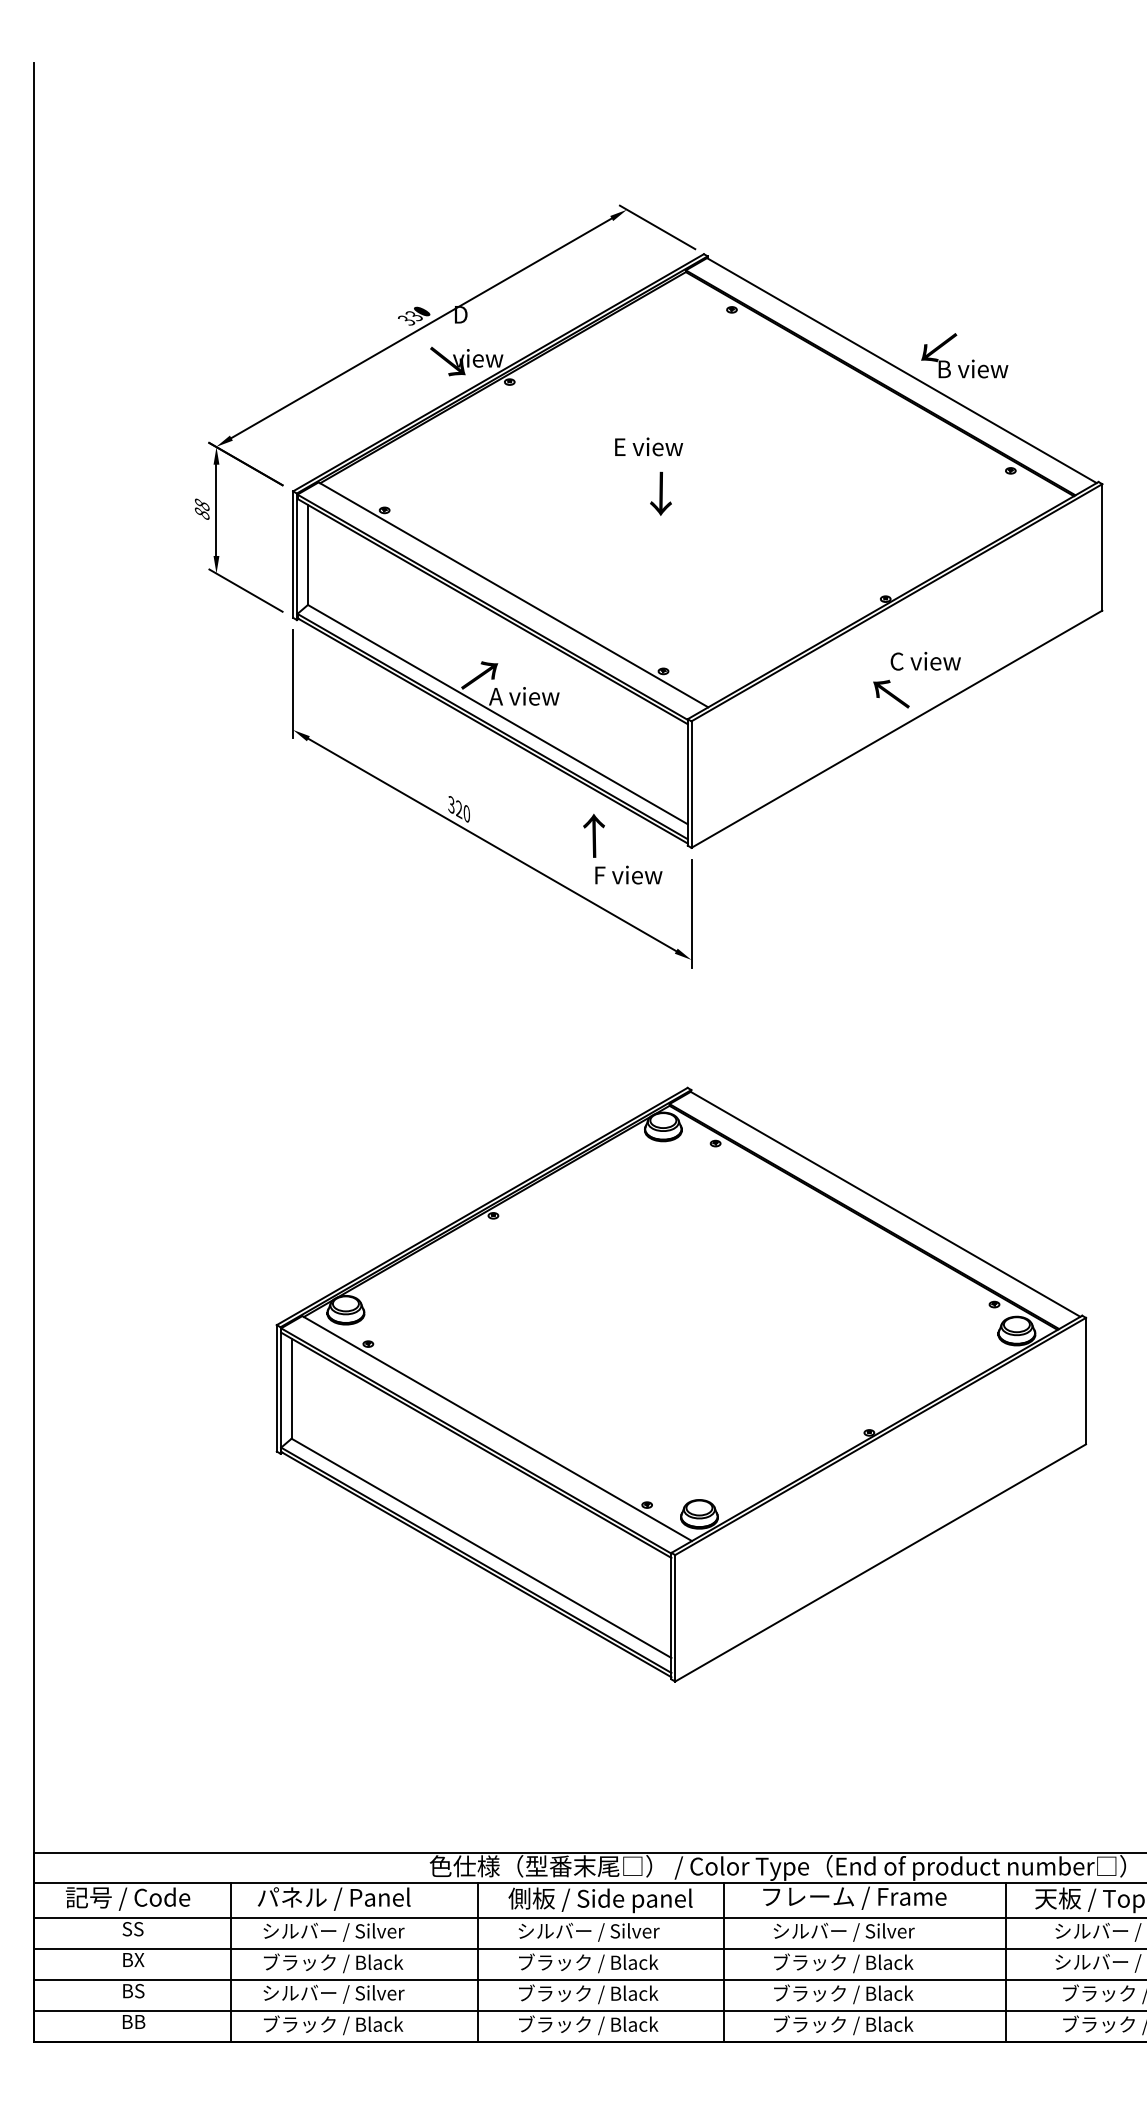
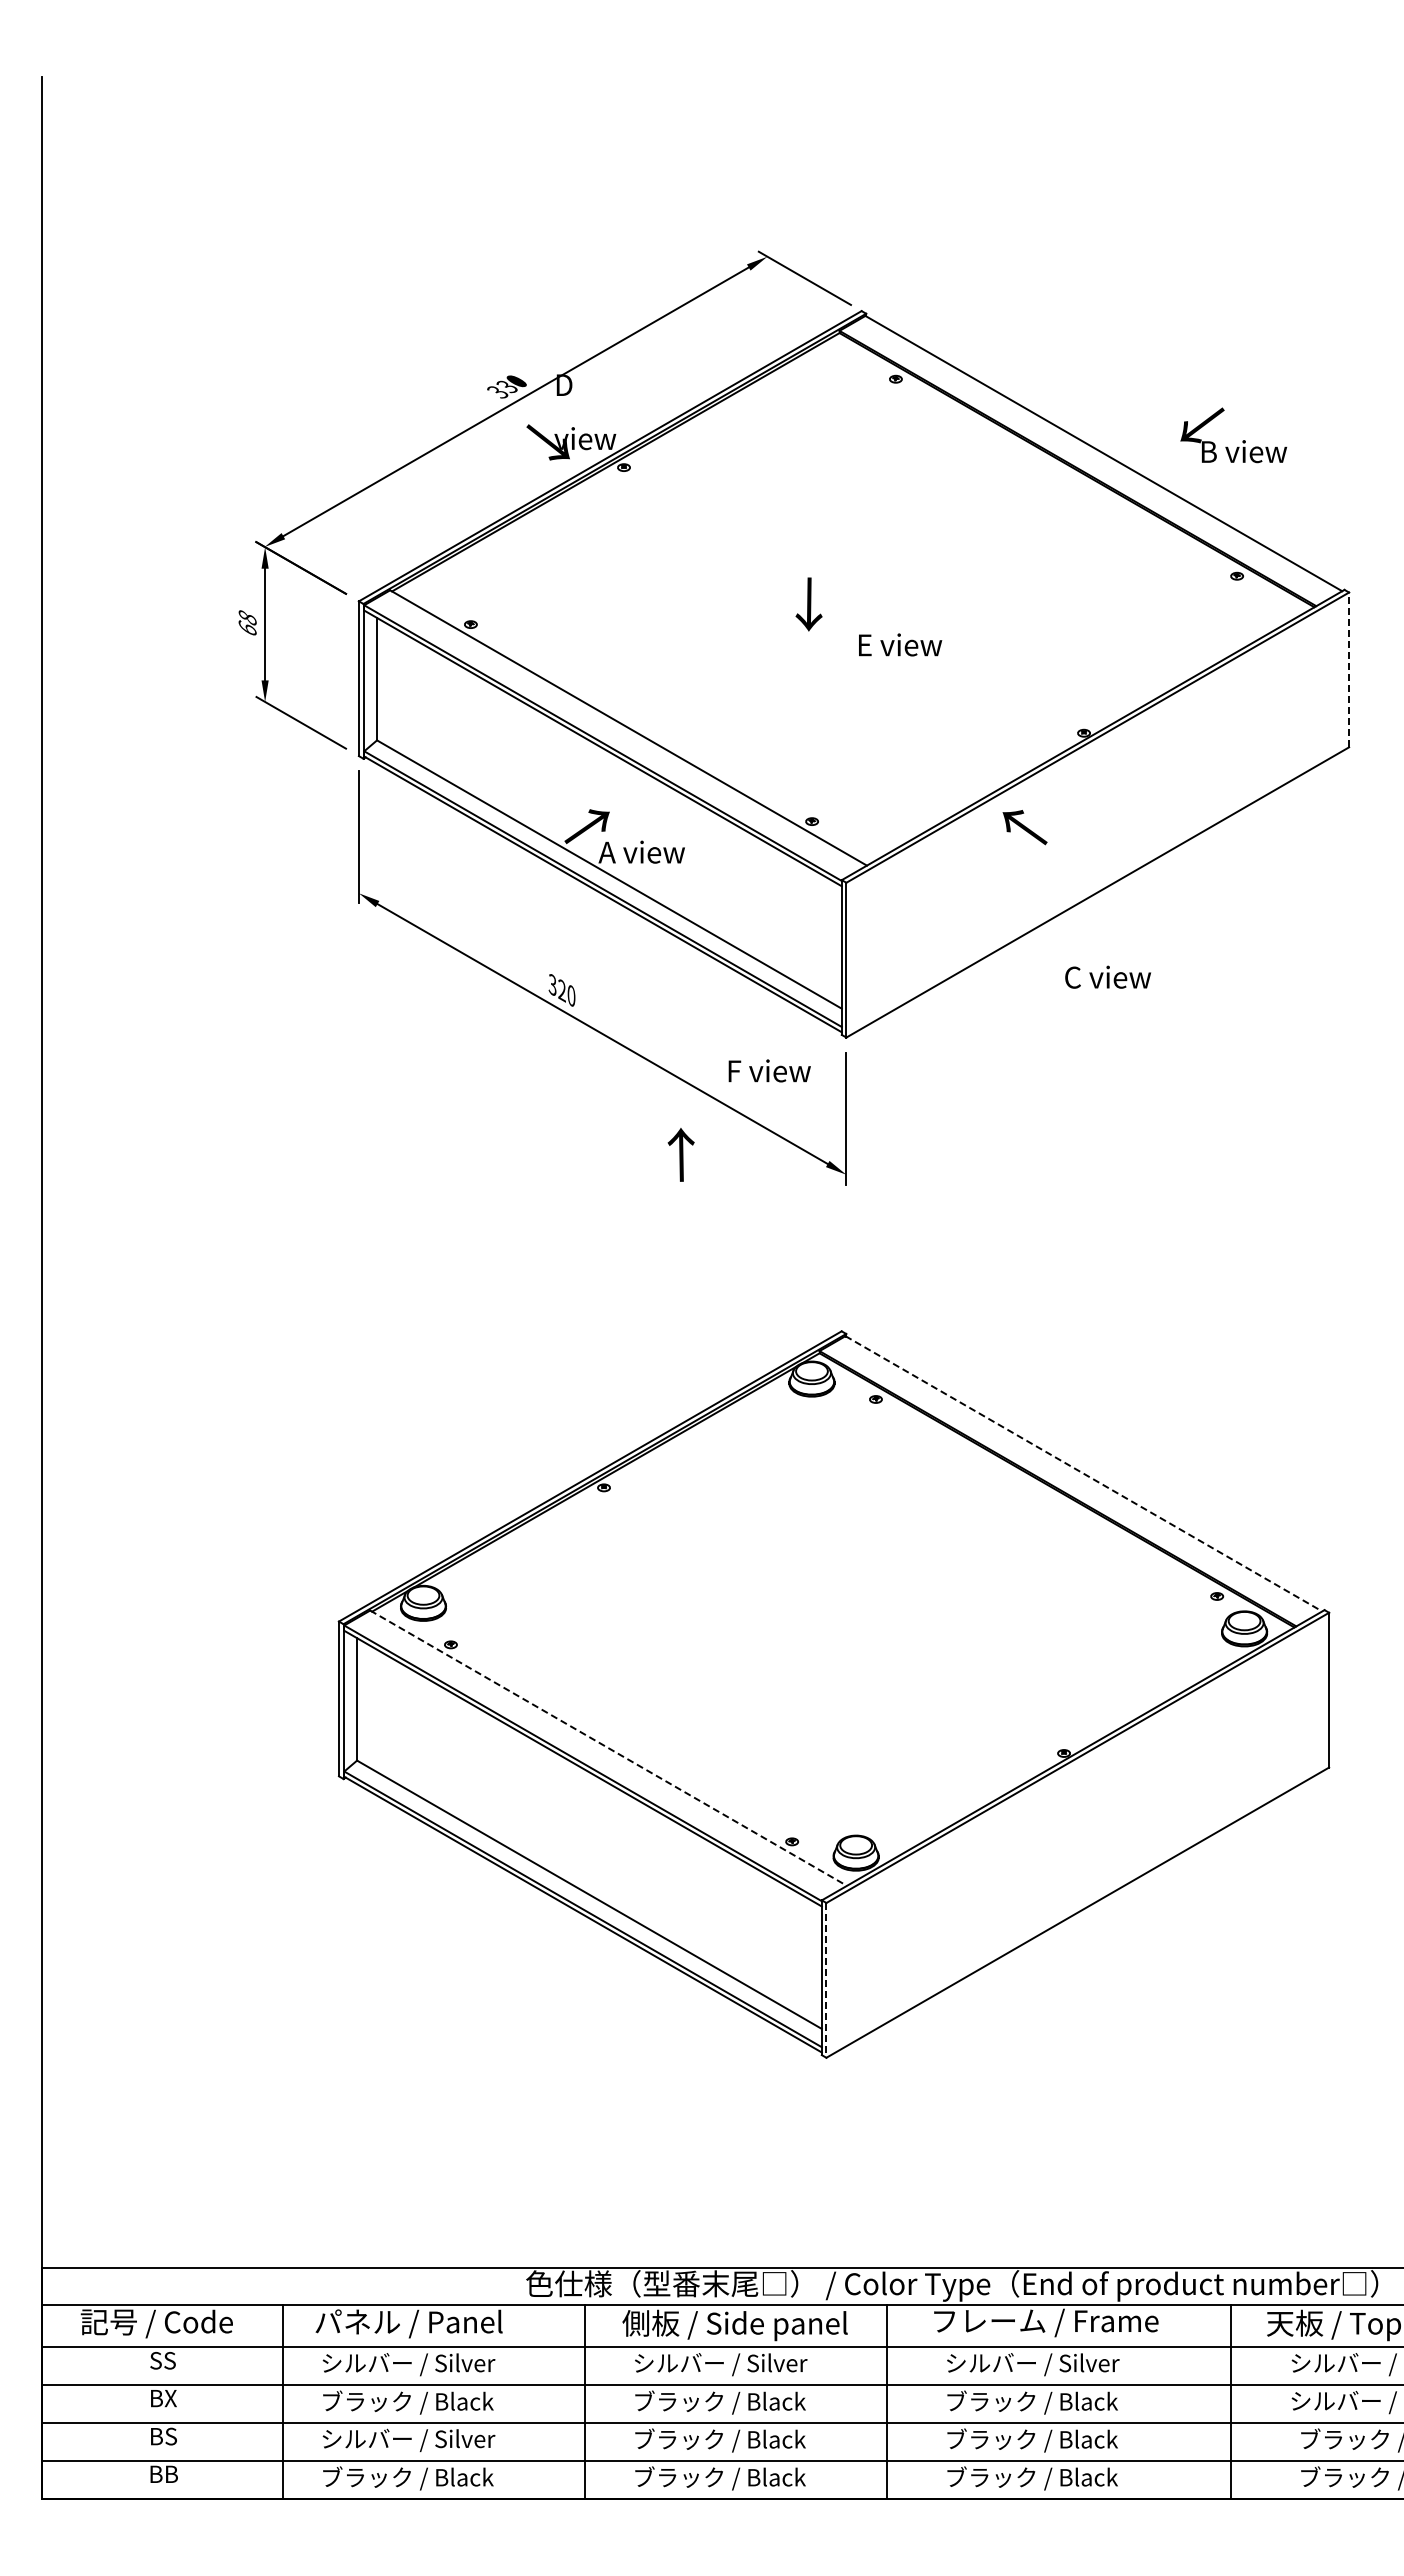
text: (964, 355) -> (1233, 435), moved
text: (649, 446) -> (900, 644), moved
text: (202, 513) -> (247, 628), 88 -> 68
line: (1102, 547) -> (1349, 669), solid -> dashed
text: (925, 660) -> (1107, 976), moved
text: (890, 694) -> (1024, 827), moved
text: (593, 835) -> (680, 1154), moved
line: (886, 1204) -> (1084, 1474), solid -> dashed
line: (497, 1428) -> (609, 1748), solid -> dashed
line: (675, 1618) -> (826, 1980), solid -> dashed

